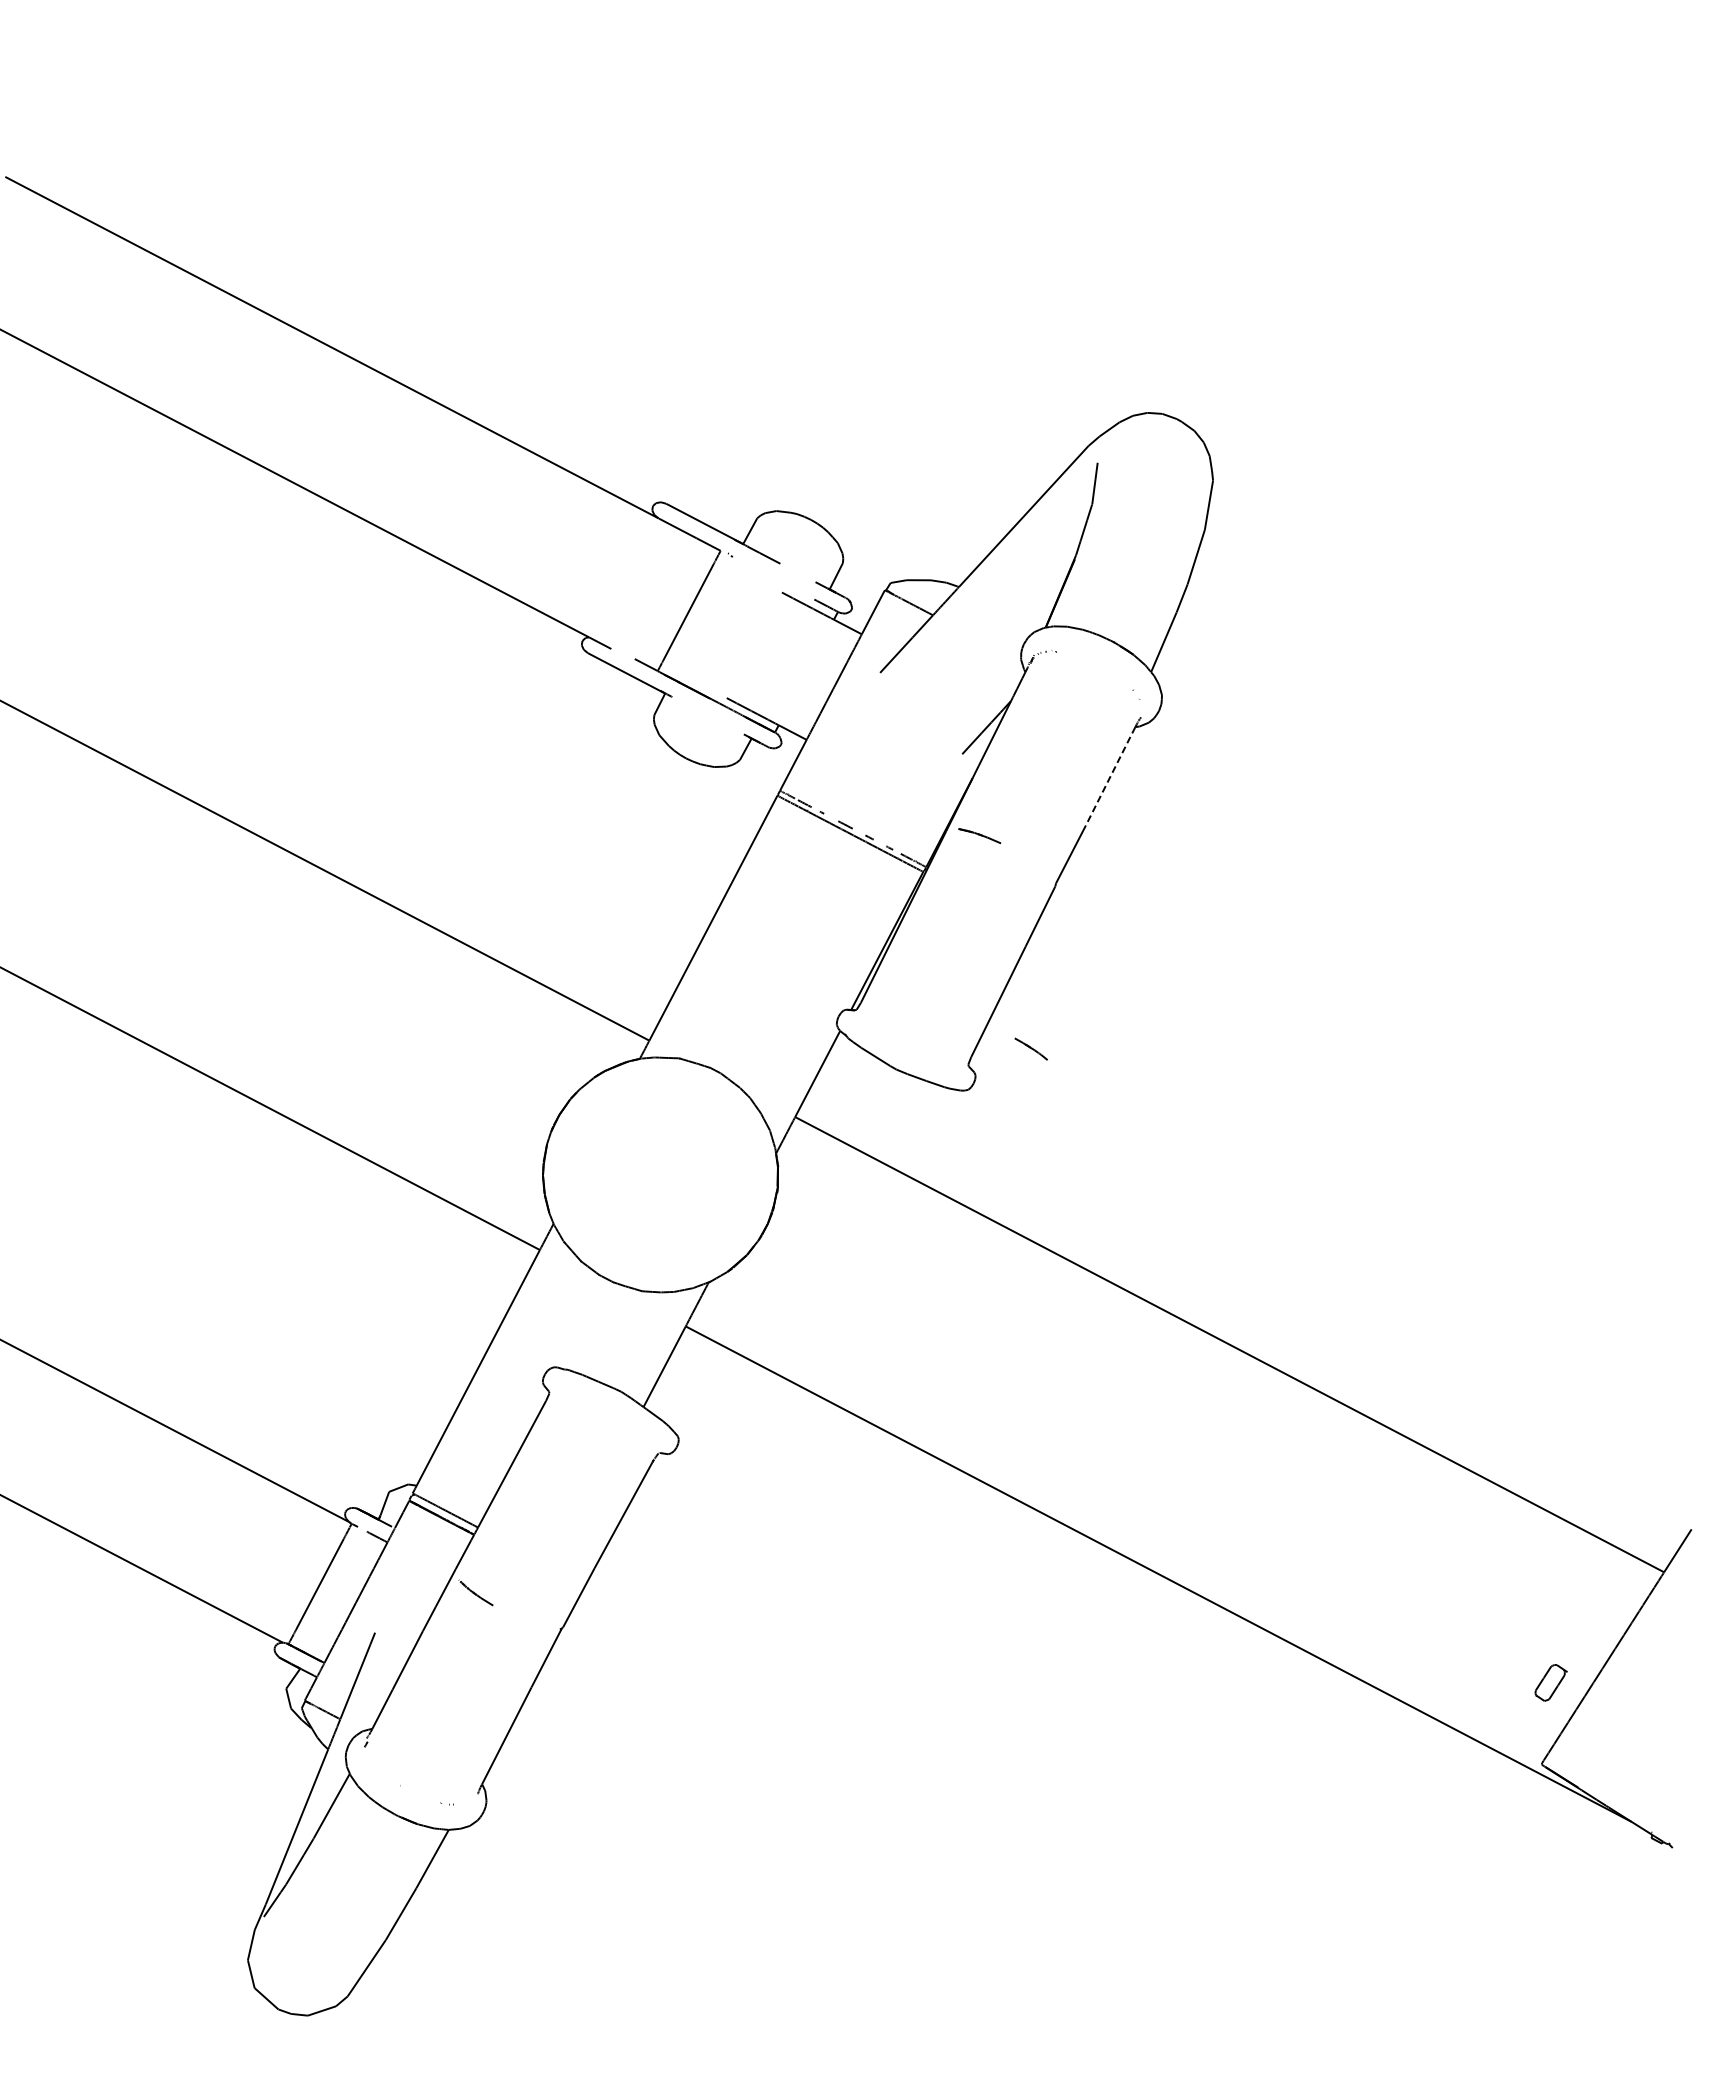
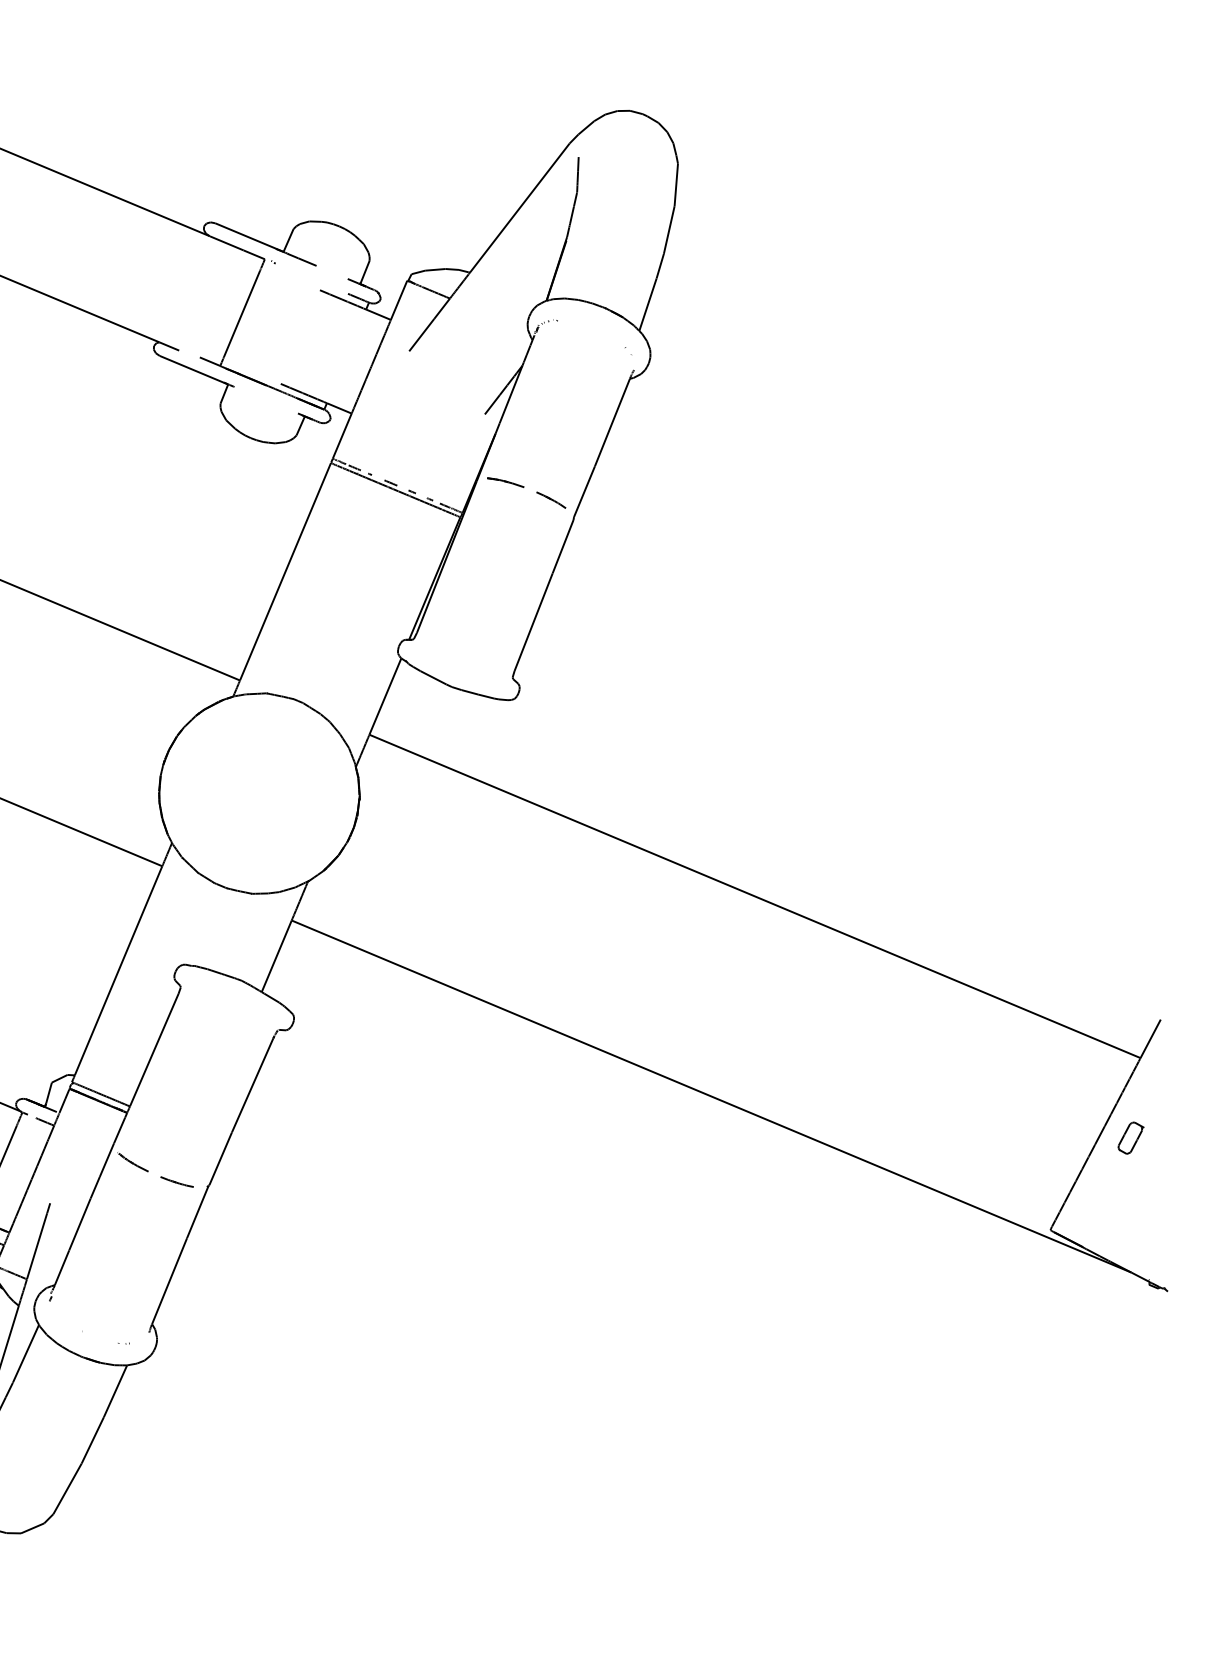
line: (1110, 777) -> (612, 423), dashed -> solid
line: (1030, 1048) -> (550, 499), moved
part: (525, 1620) -> (177, 1181), added
part: (1550, 1682) -> (1130, 1137), moved

